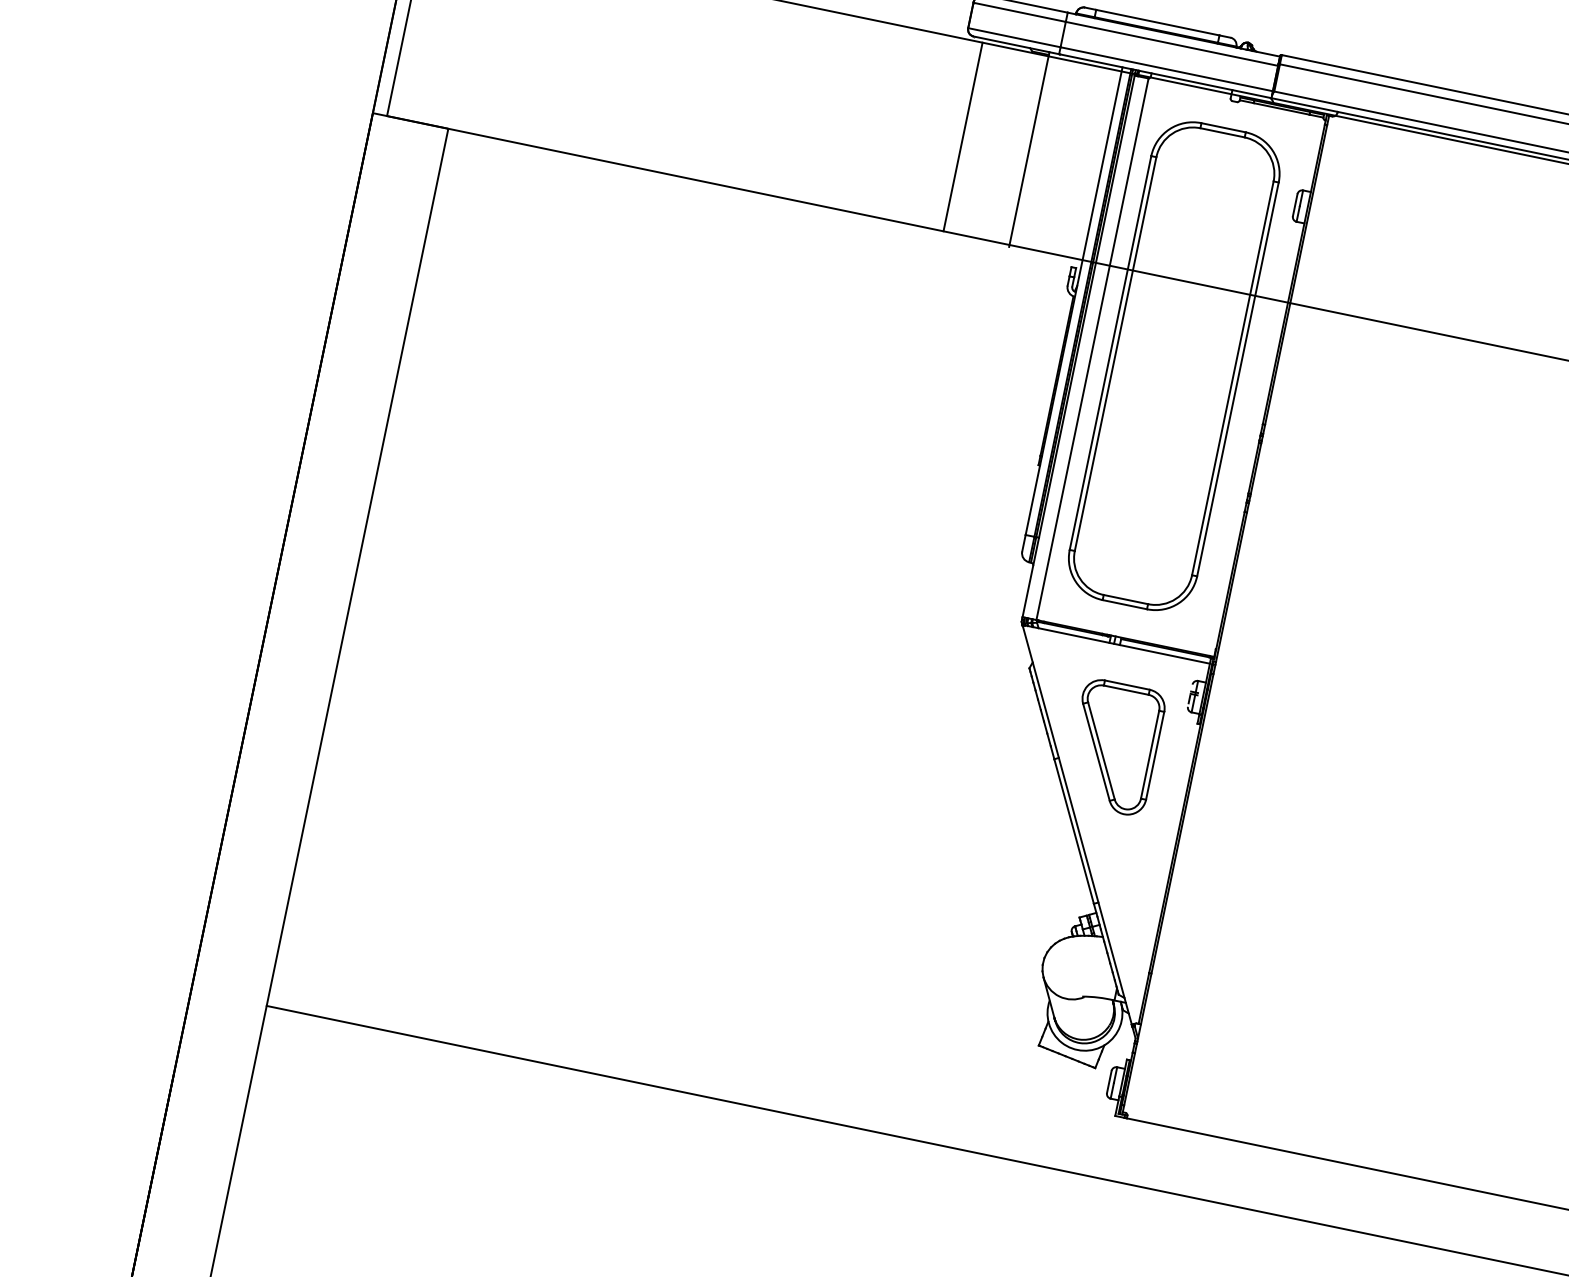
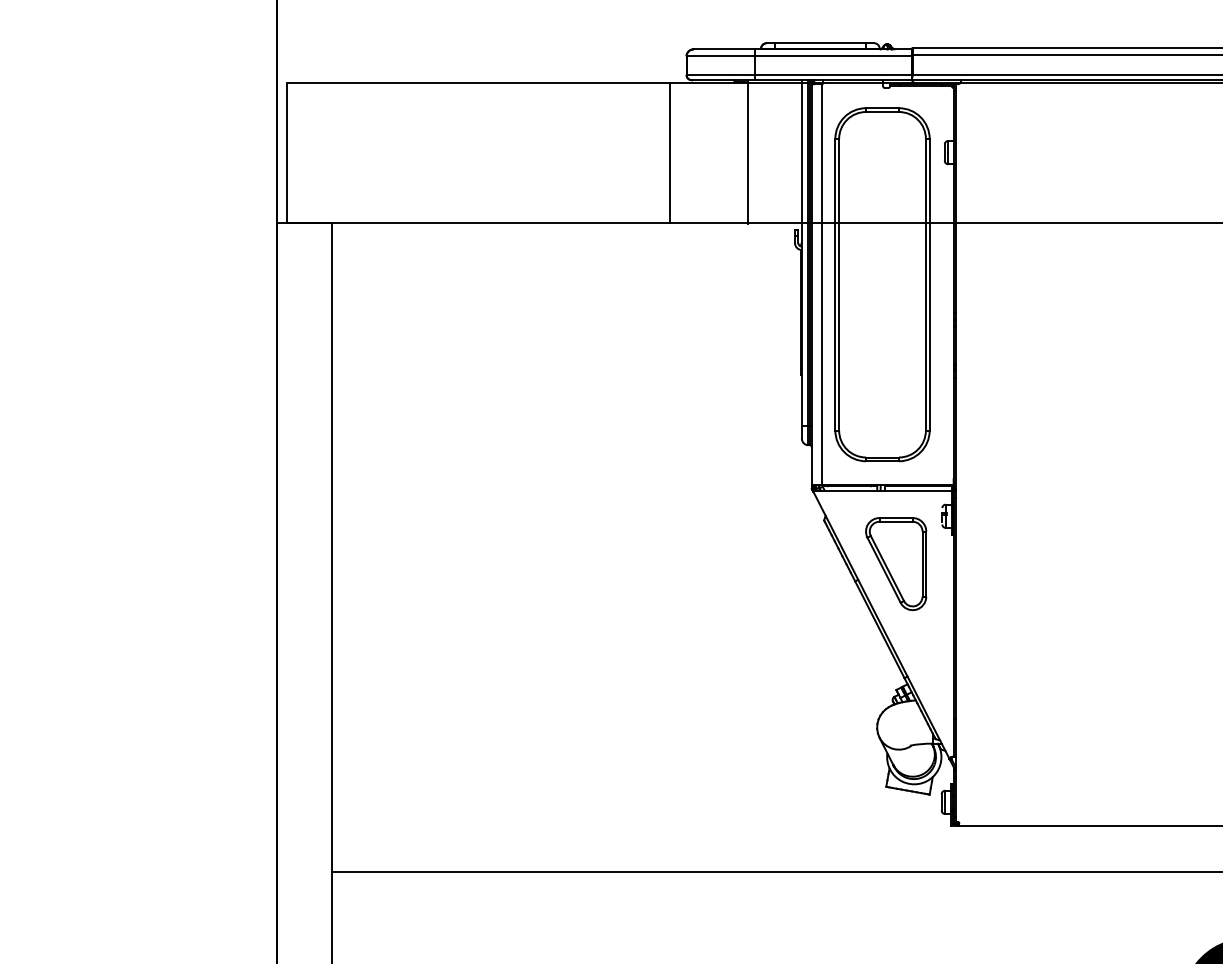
line: (962, 136) -> (669, 152), moved

